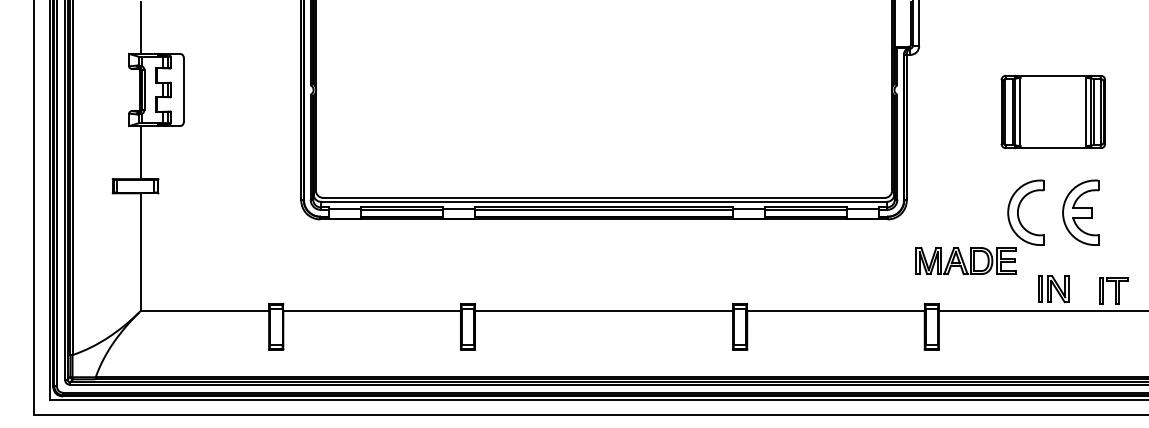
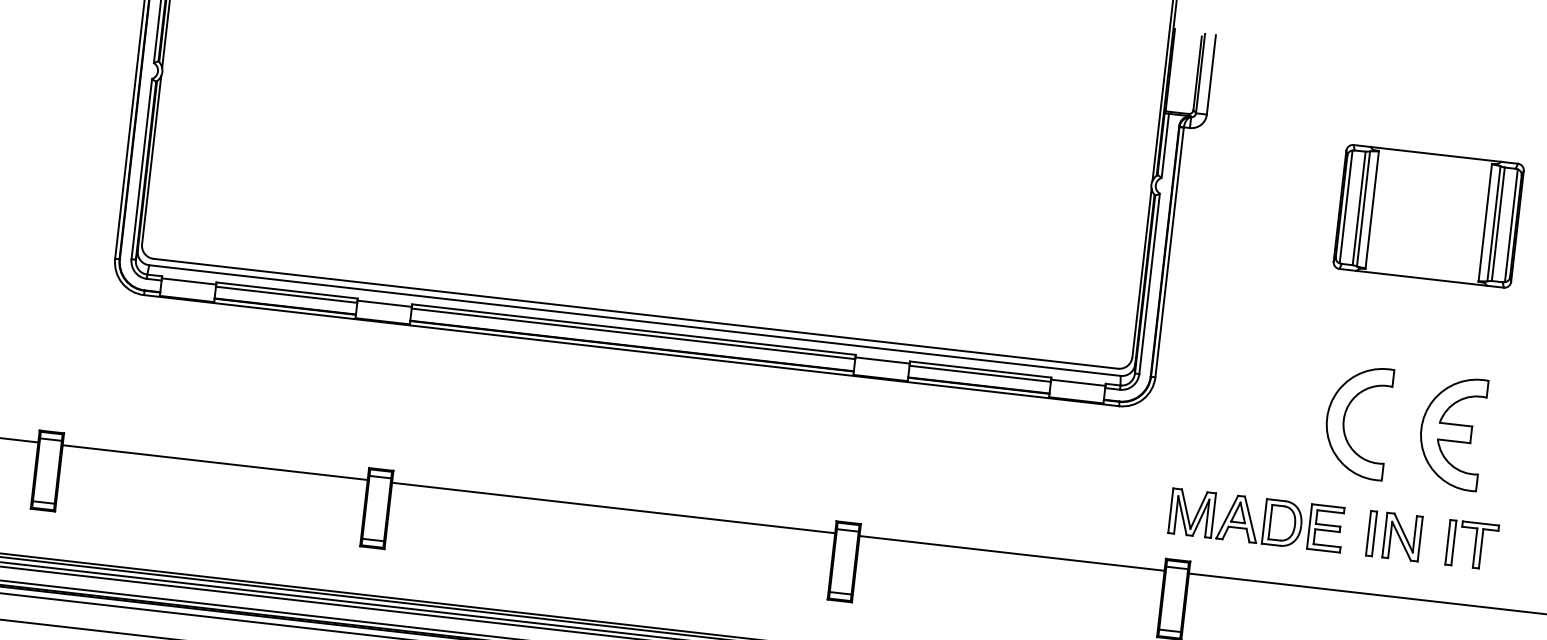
part: (1052, 111) -> (1427, 215), moved
part: (965, 261) -> (1255, 521), moved
part: (1053, 289) -> (1394, 536), moved
part: (1113, 290) -> (1471, 544), moved

